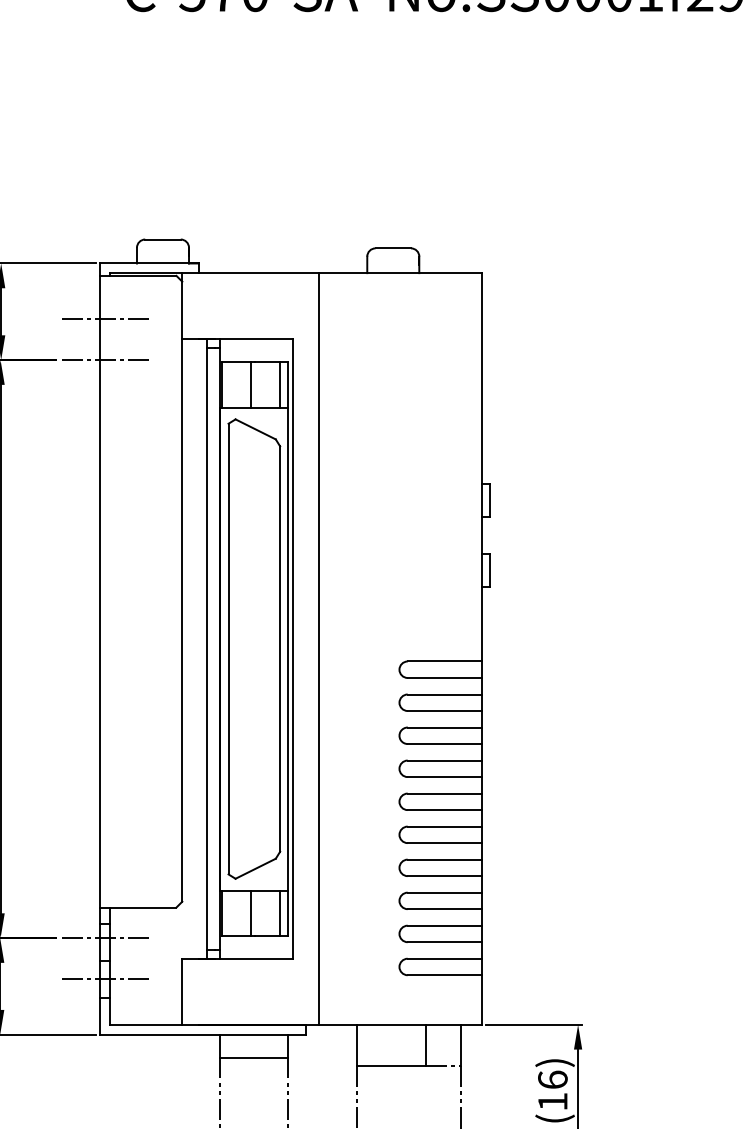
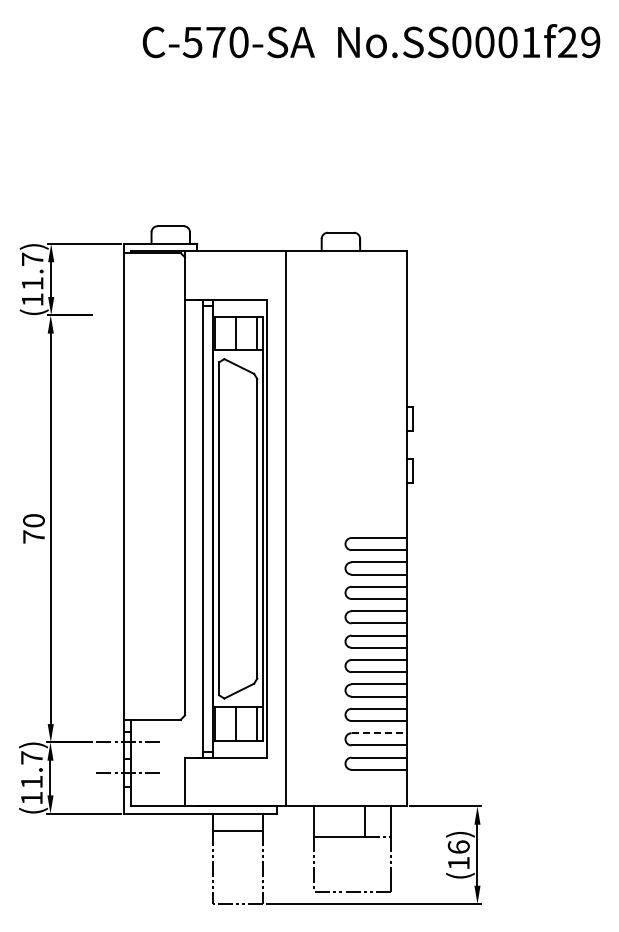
line: (104, 318) -> (127, 284), removed
line: (104, 360) -> (127, 315), removed
line: (445, 926) -> (379, 733), solid -> dashed

